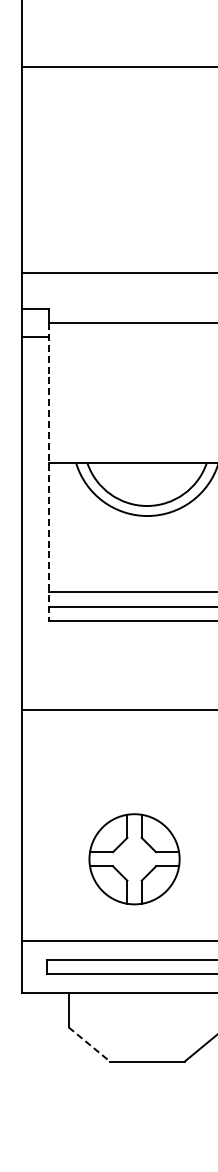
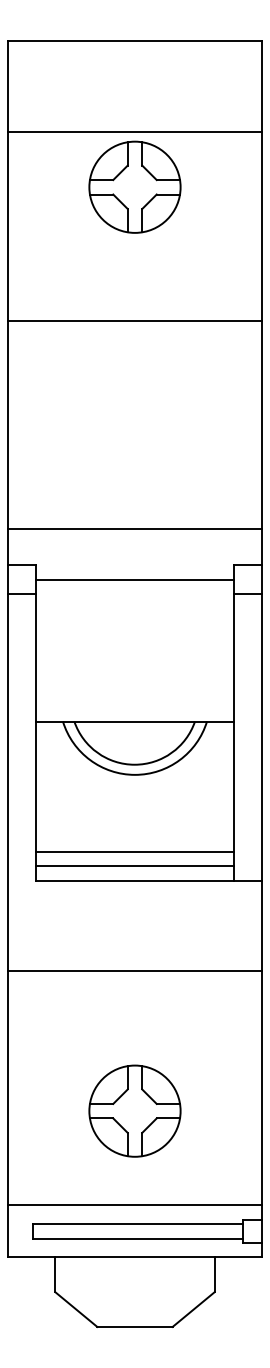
line: (49, 472) -> (35, 730), dashed -> solid
part: (134, 858) -> (134, 1110), moved
line: (89, 1044) -> (76, 1309), dashed -> solid

